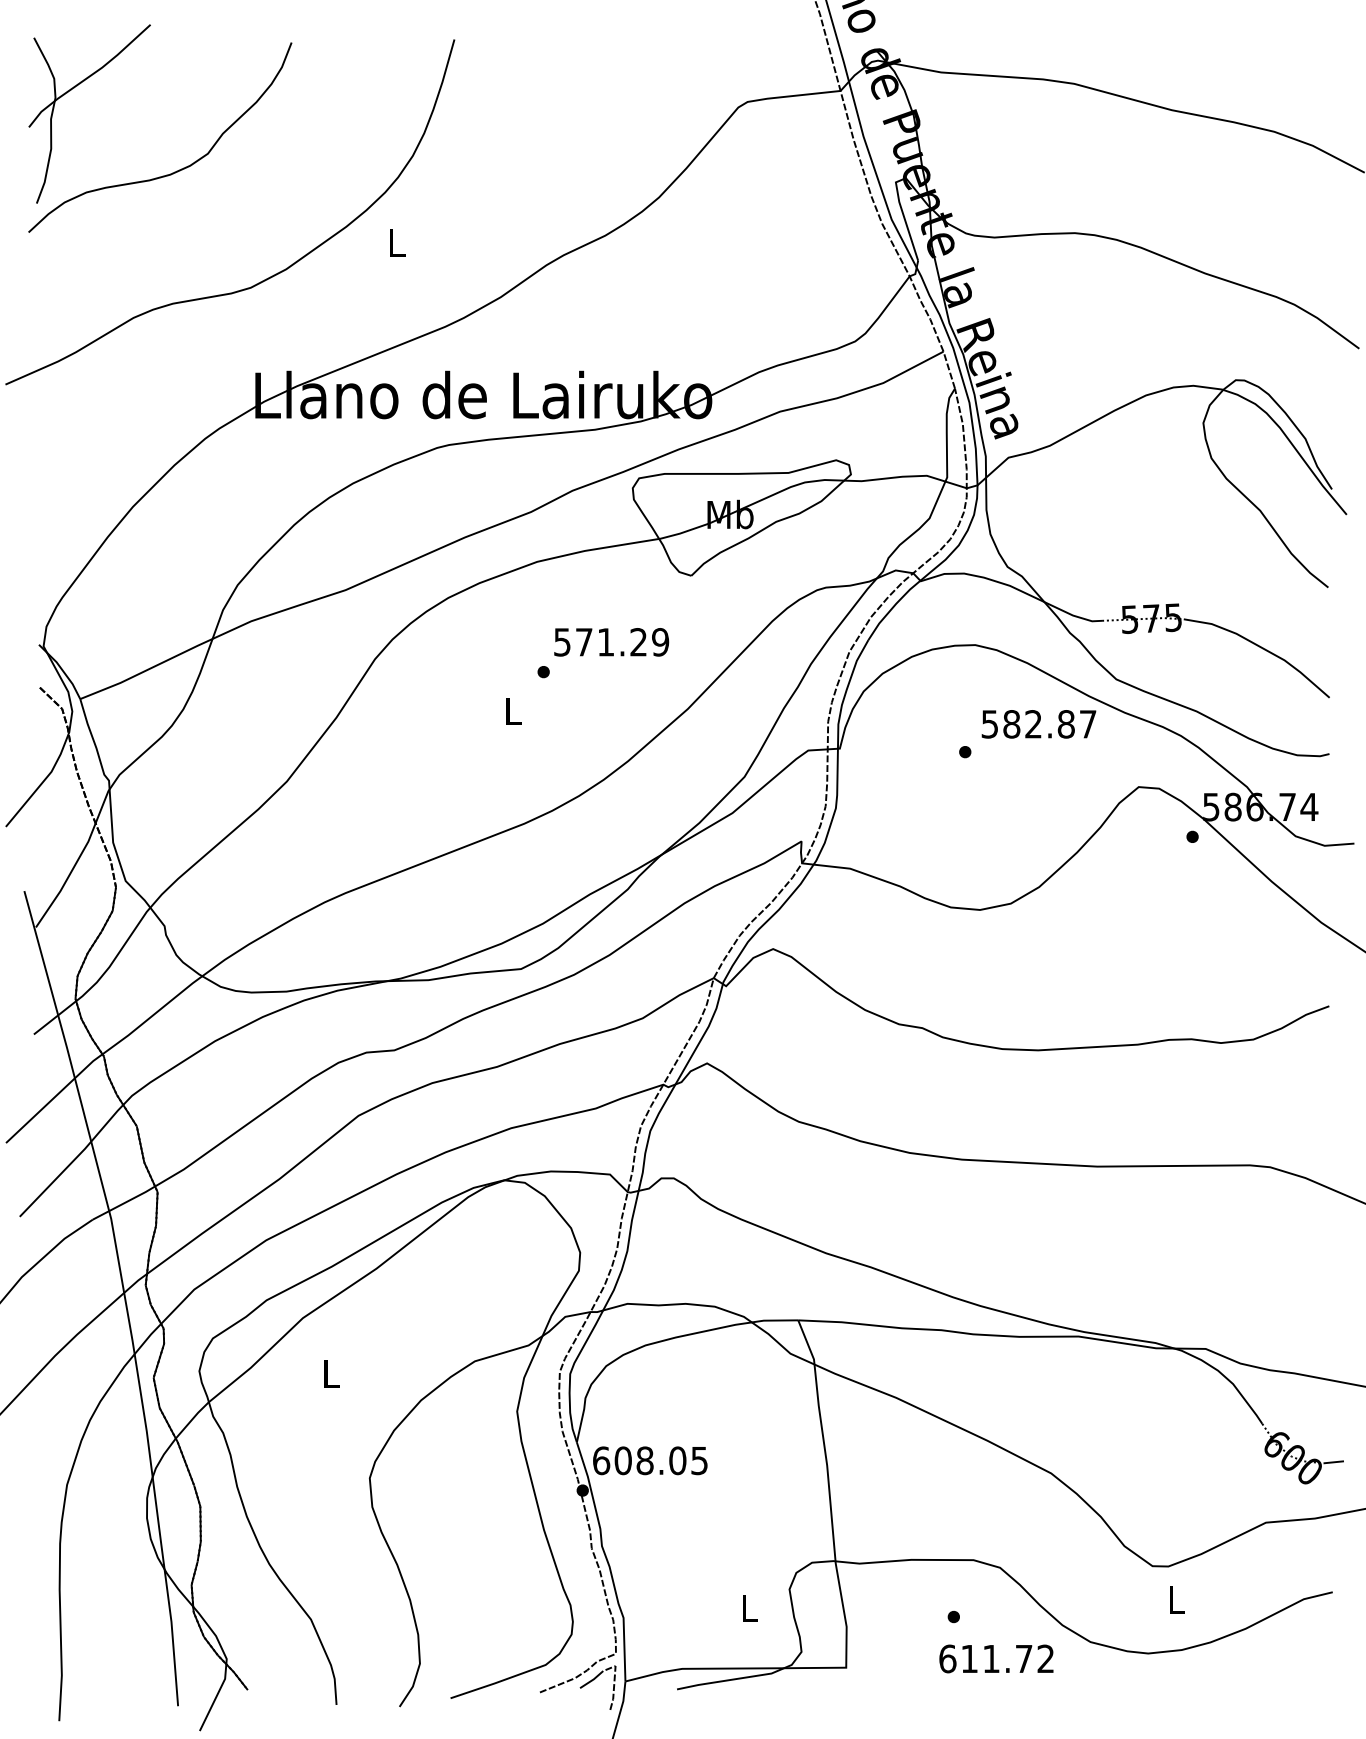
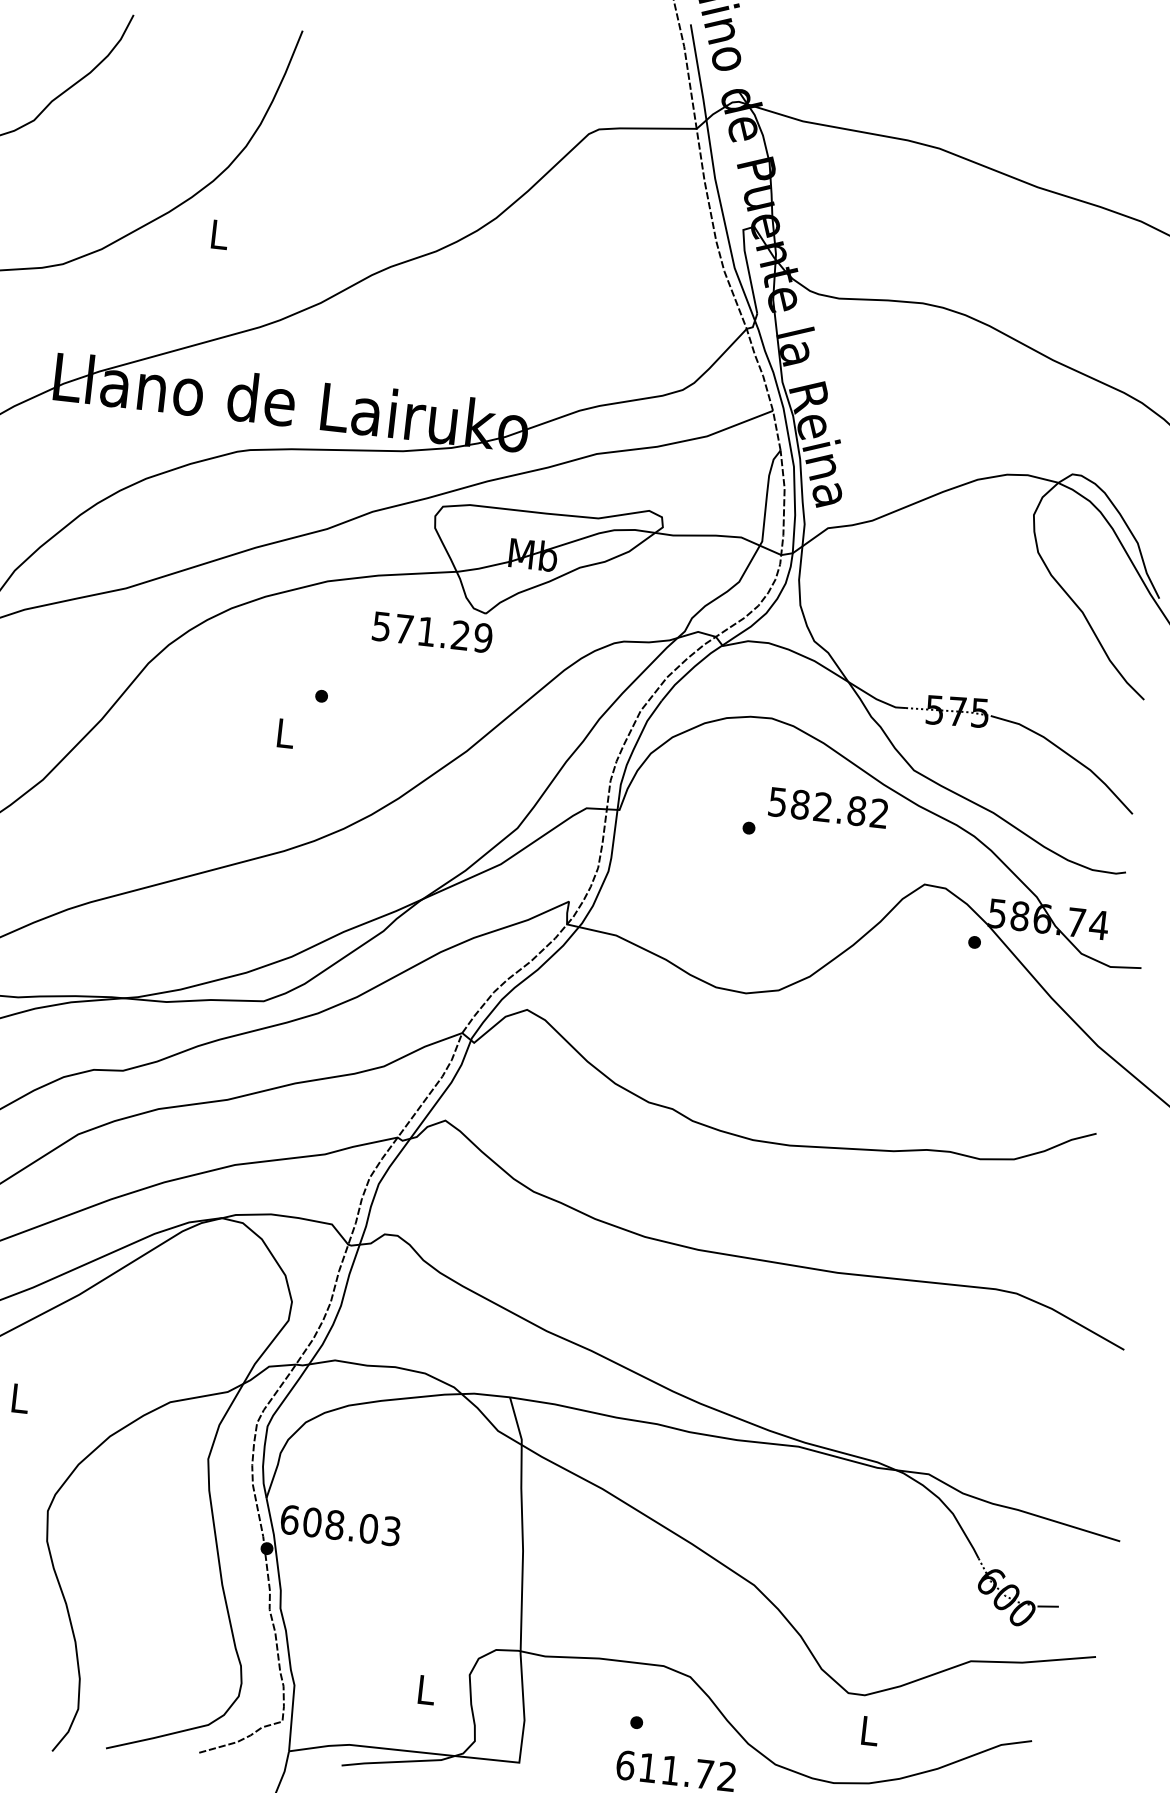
text: (611, 642) -> (432, 632), moved
text: (1087, 724) -> (878, 813), 582.87 -> 582.82
text: (699, 1460) -> (391, 1531), 608.05 -> 608.03
part: (592, 1681) -> (254, 1747), removed

